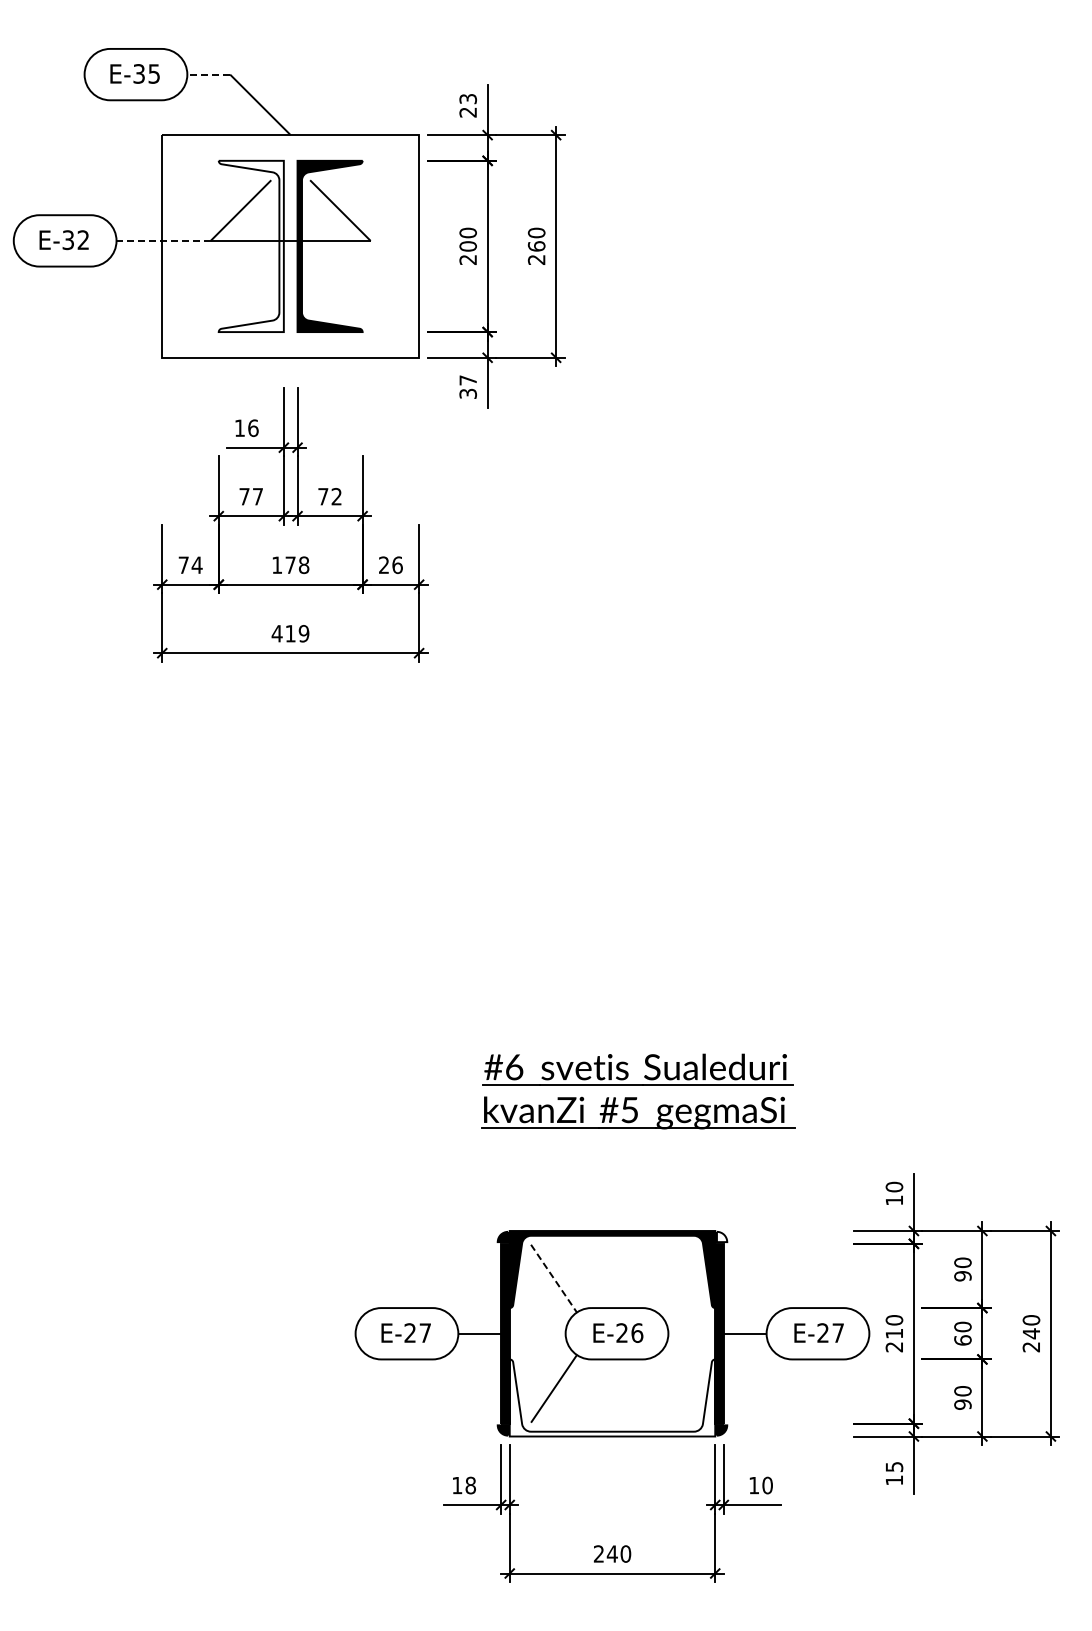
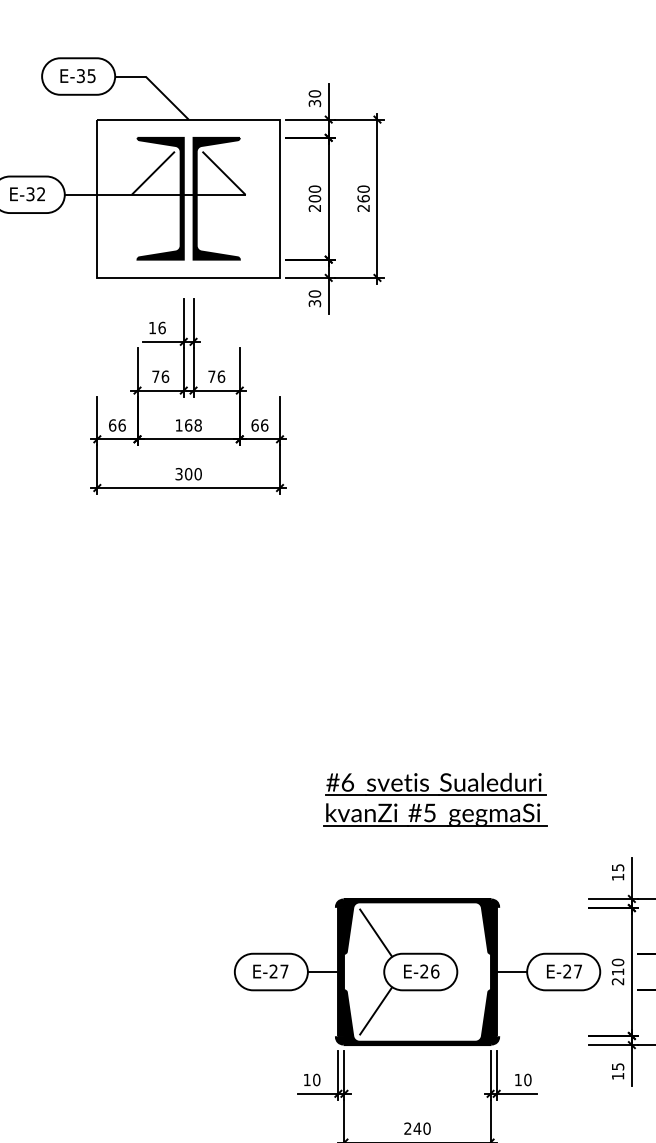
line: (208, 74) -> (130, 76), dashed -> solid
text: (468, 105) -> (315, 98), 23 -> 30
line: (163, 240) -> (98, 194), dashed -> solid
fill: (250, 246) -> (160, 198), added
text: (467, 380) -> (314, 294), 37 -> 30
text: (257, 496) -> (165, 376), 77 -> 76
text: (336, 496) -> (221, 376), 72 -> 76
text: (190, 565) -> (117, 425), 74 -> 66
text: (290, 565) -> (188, 425), 178 -> 168
text: (384, 565) -> (255, 425), 26 -> 66
text: (290, 633) -> (188, 474), 419 -> 300
text: (894, 1186) -> (618, 867), 10 -> 15
fill: (721, 1236) -> (495, 902), added
line: (554, 1278) -> (376, 932), dashed -> solid
fill: (612, 1397) -> (417, 1017), added
text: (470, 1485) -> (316, 1079), 18 -> 10

